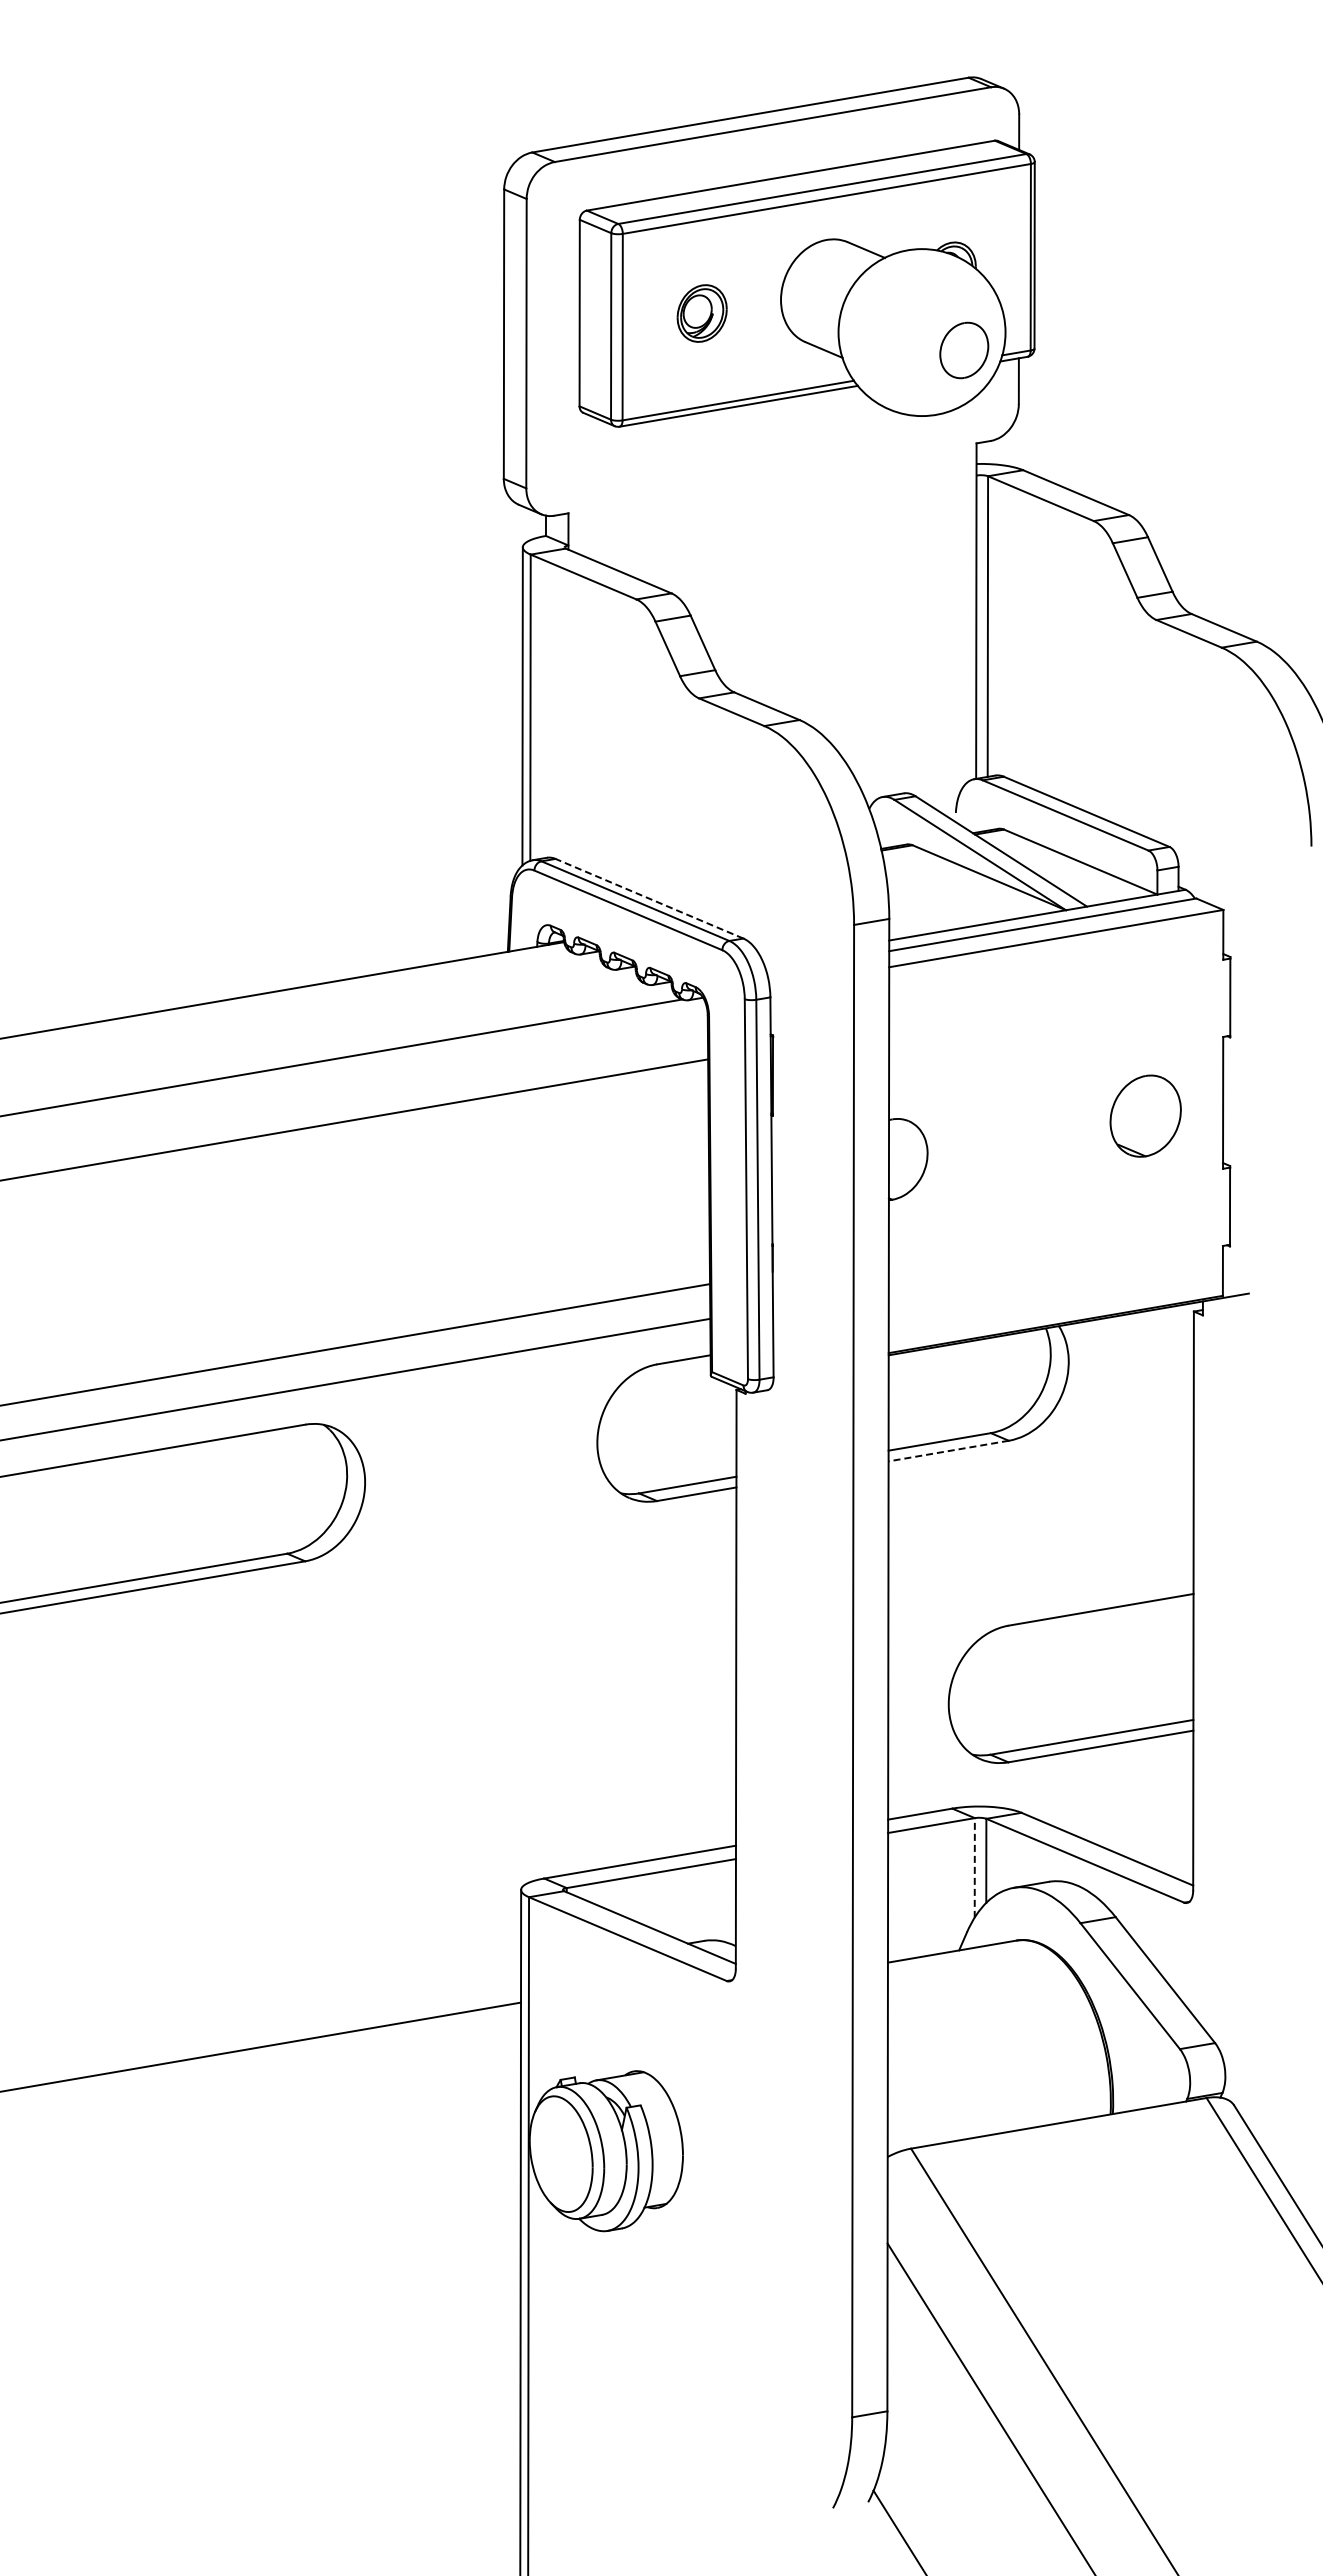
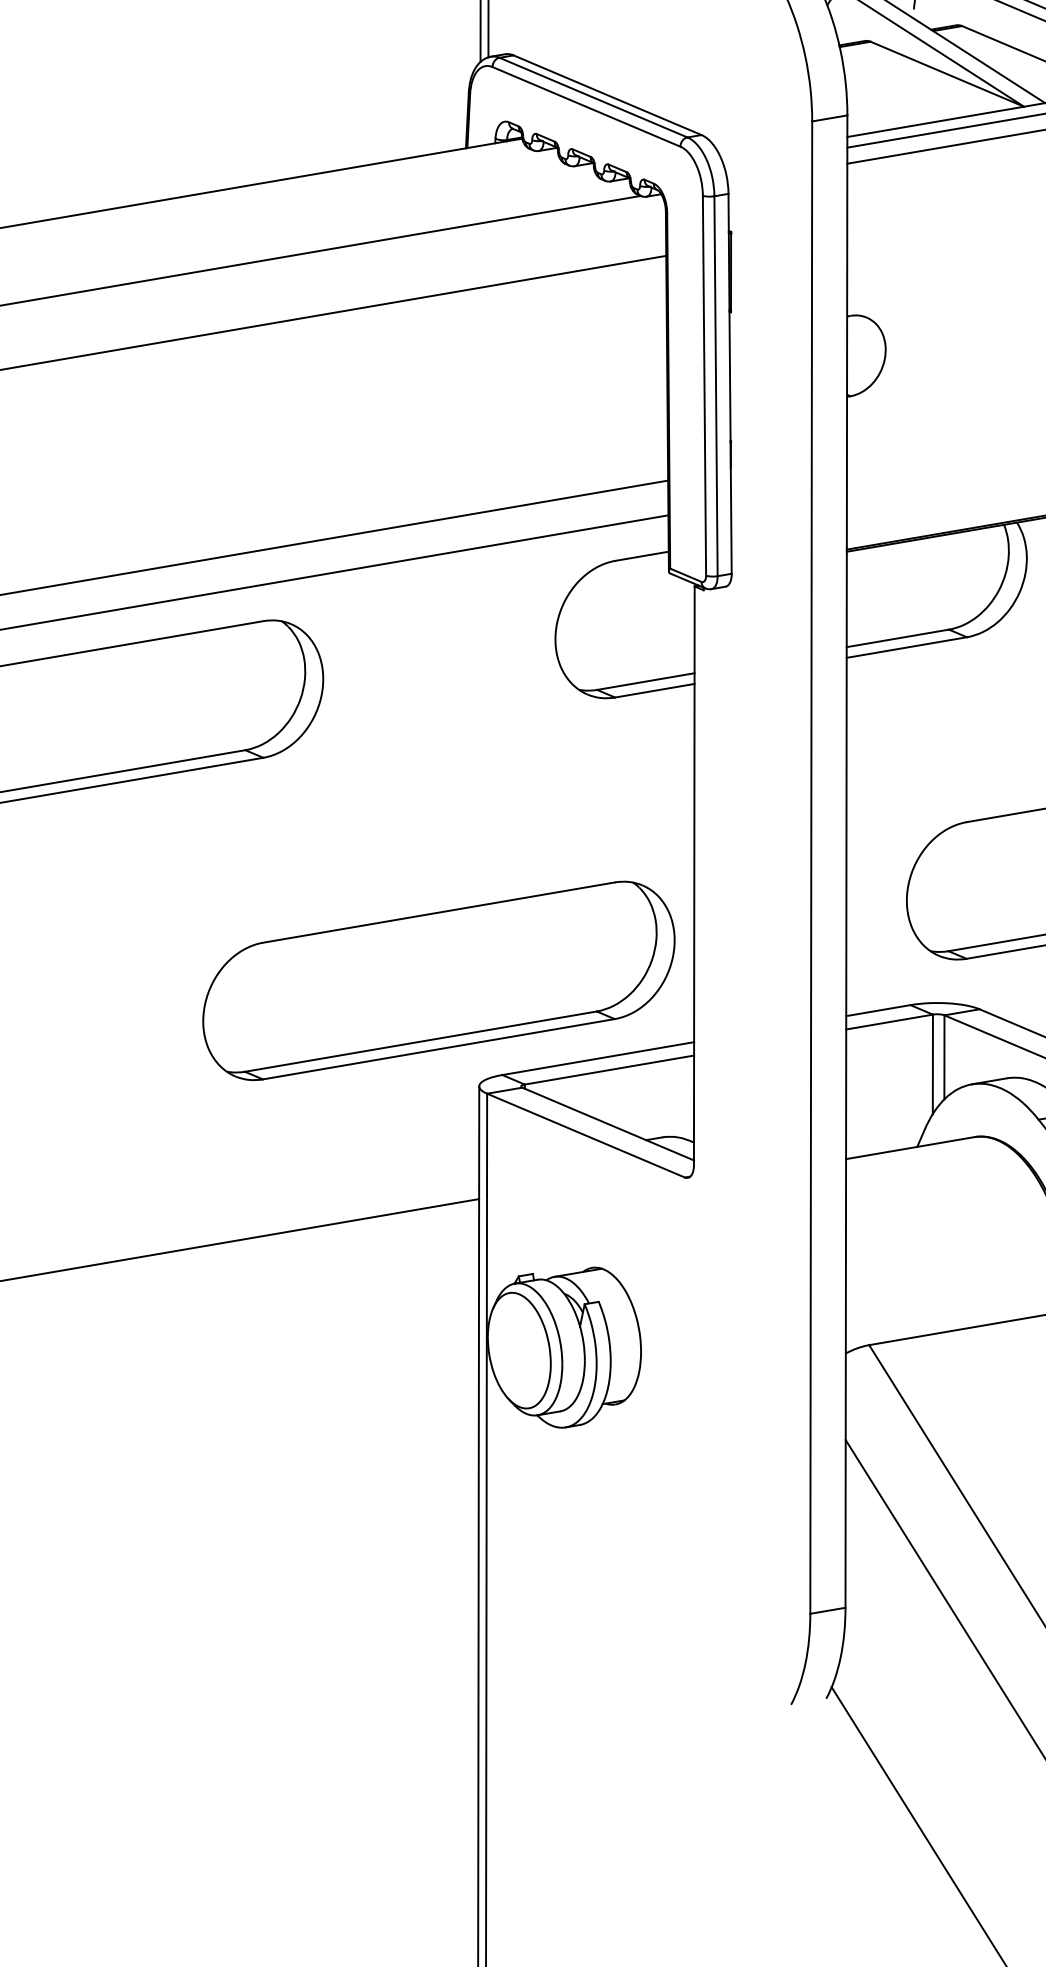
line: (649, 898) -> (607, 94), dashed -> solid
line: (948, 1451) -> (906, 647), dashed -> solid
part: (480, 1784) -> (438, 980), added
line: (974, 1868) -> (932, 1064), dashed -> solid

